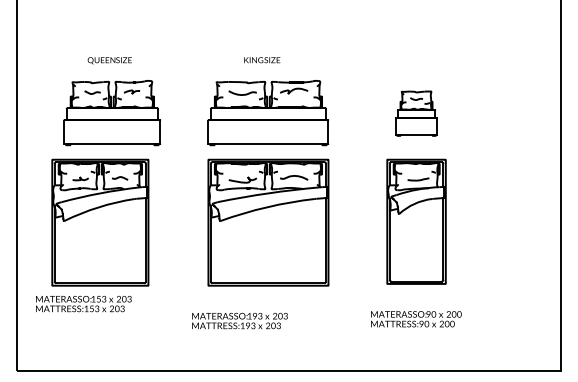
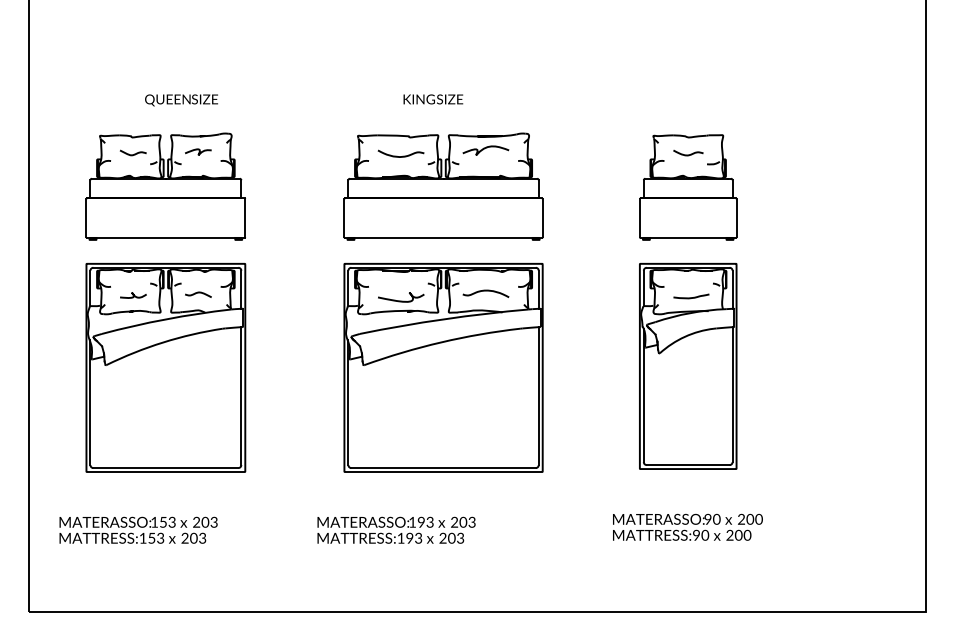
part: (112, 113) -> (166, 187), moved
part: (416, 113) -> (688, 187), size x1.43
text: (83, 303) -> (138, 529), moved

